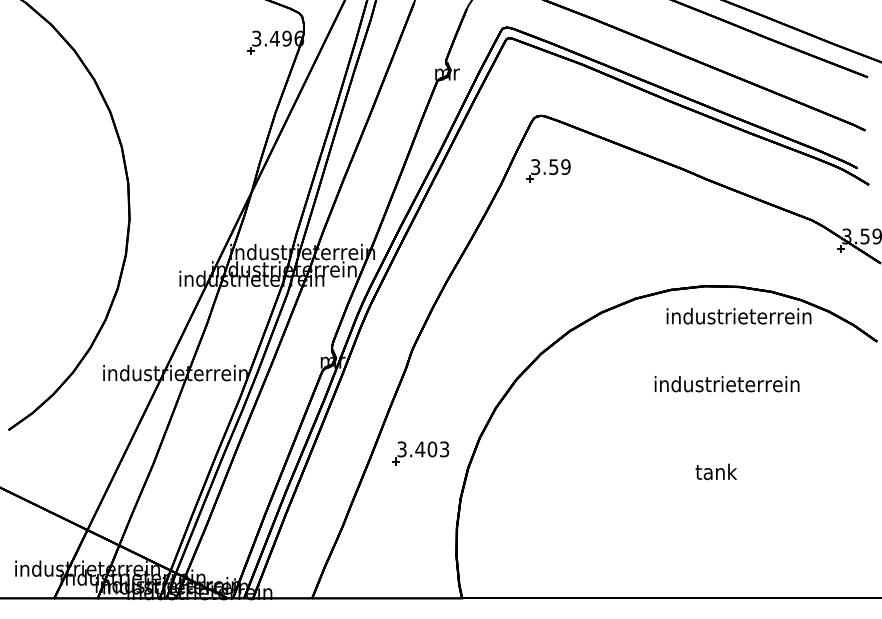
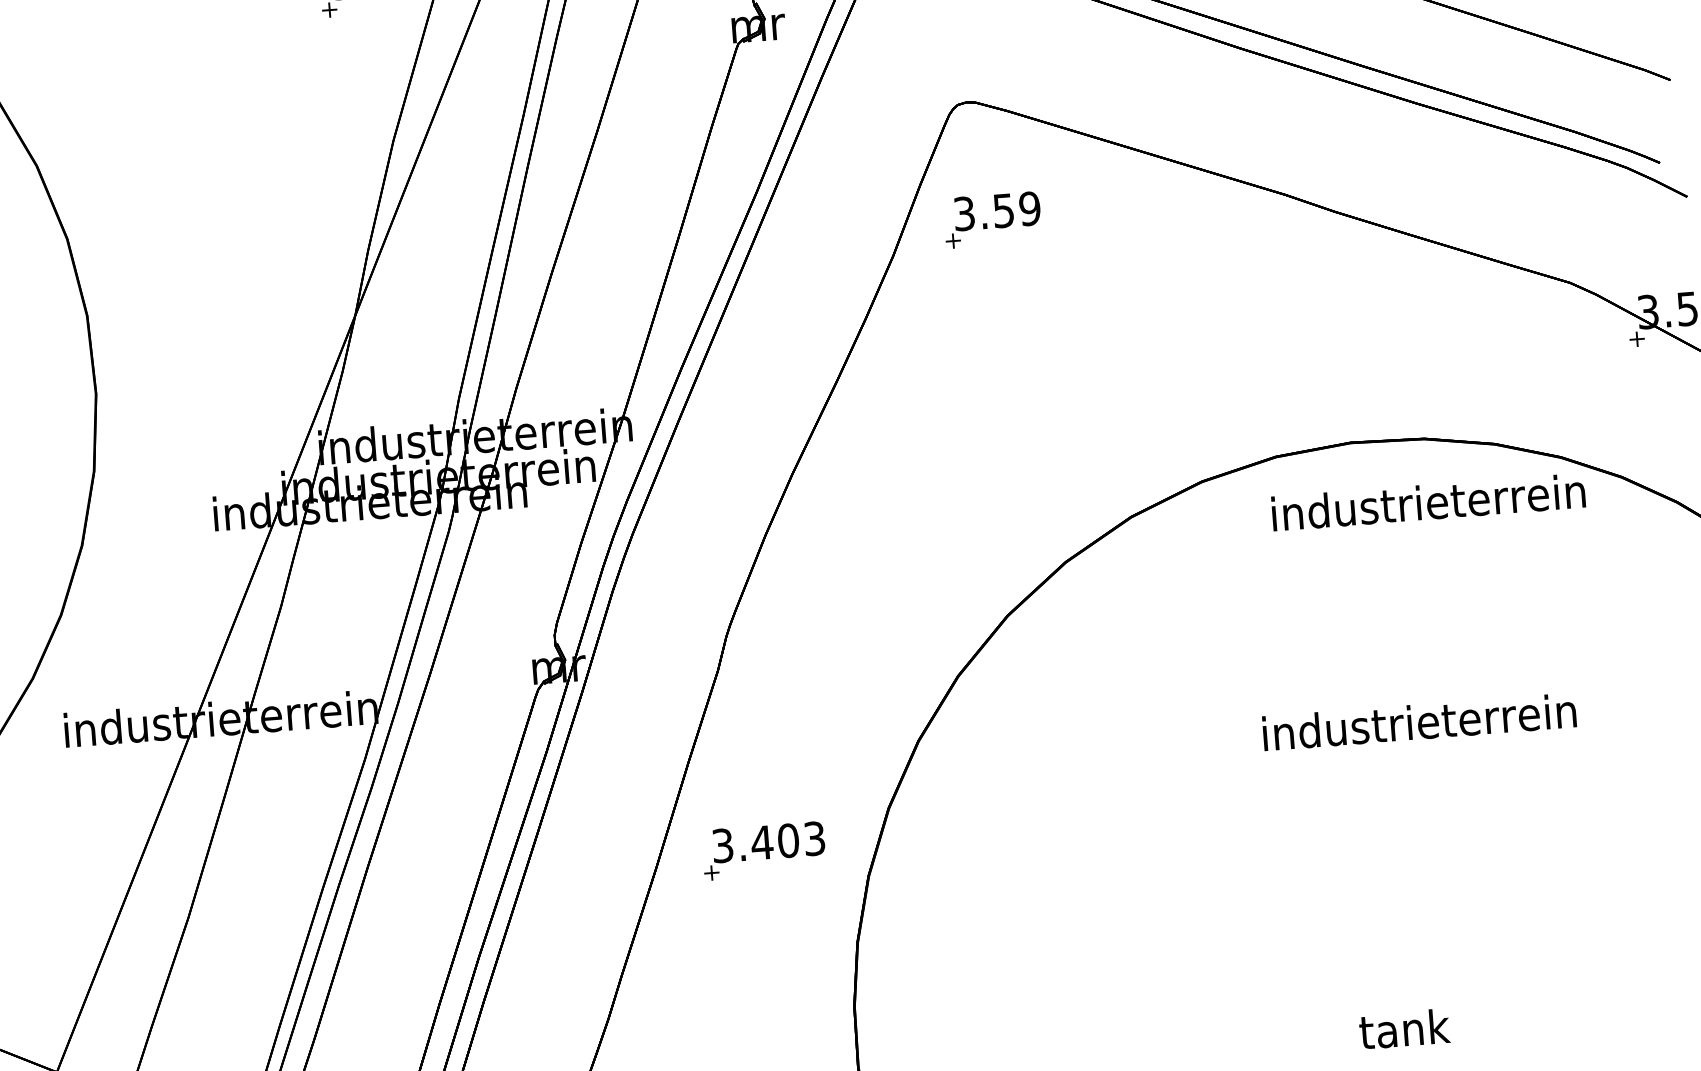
text: (726, 384) -> (1418, 722), moved
text: (715, 471) -> (1402, 1028), moved

